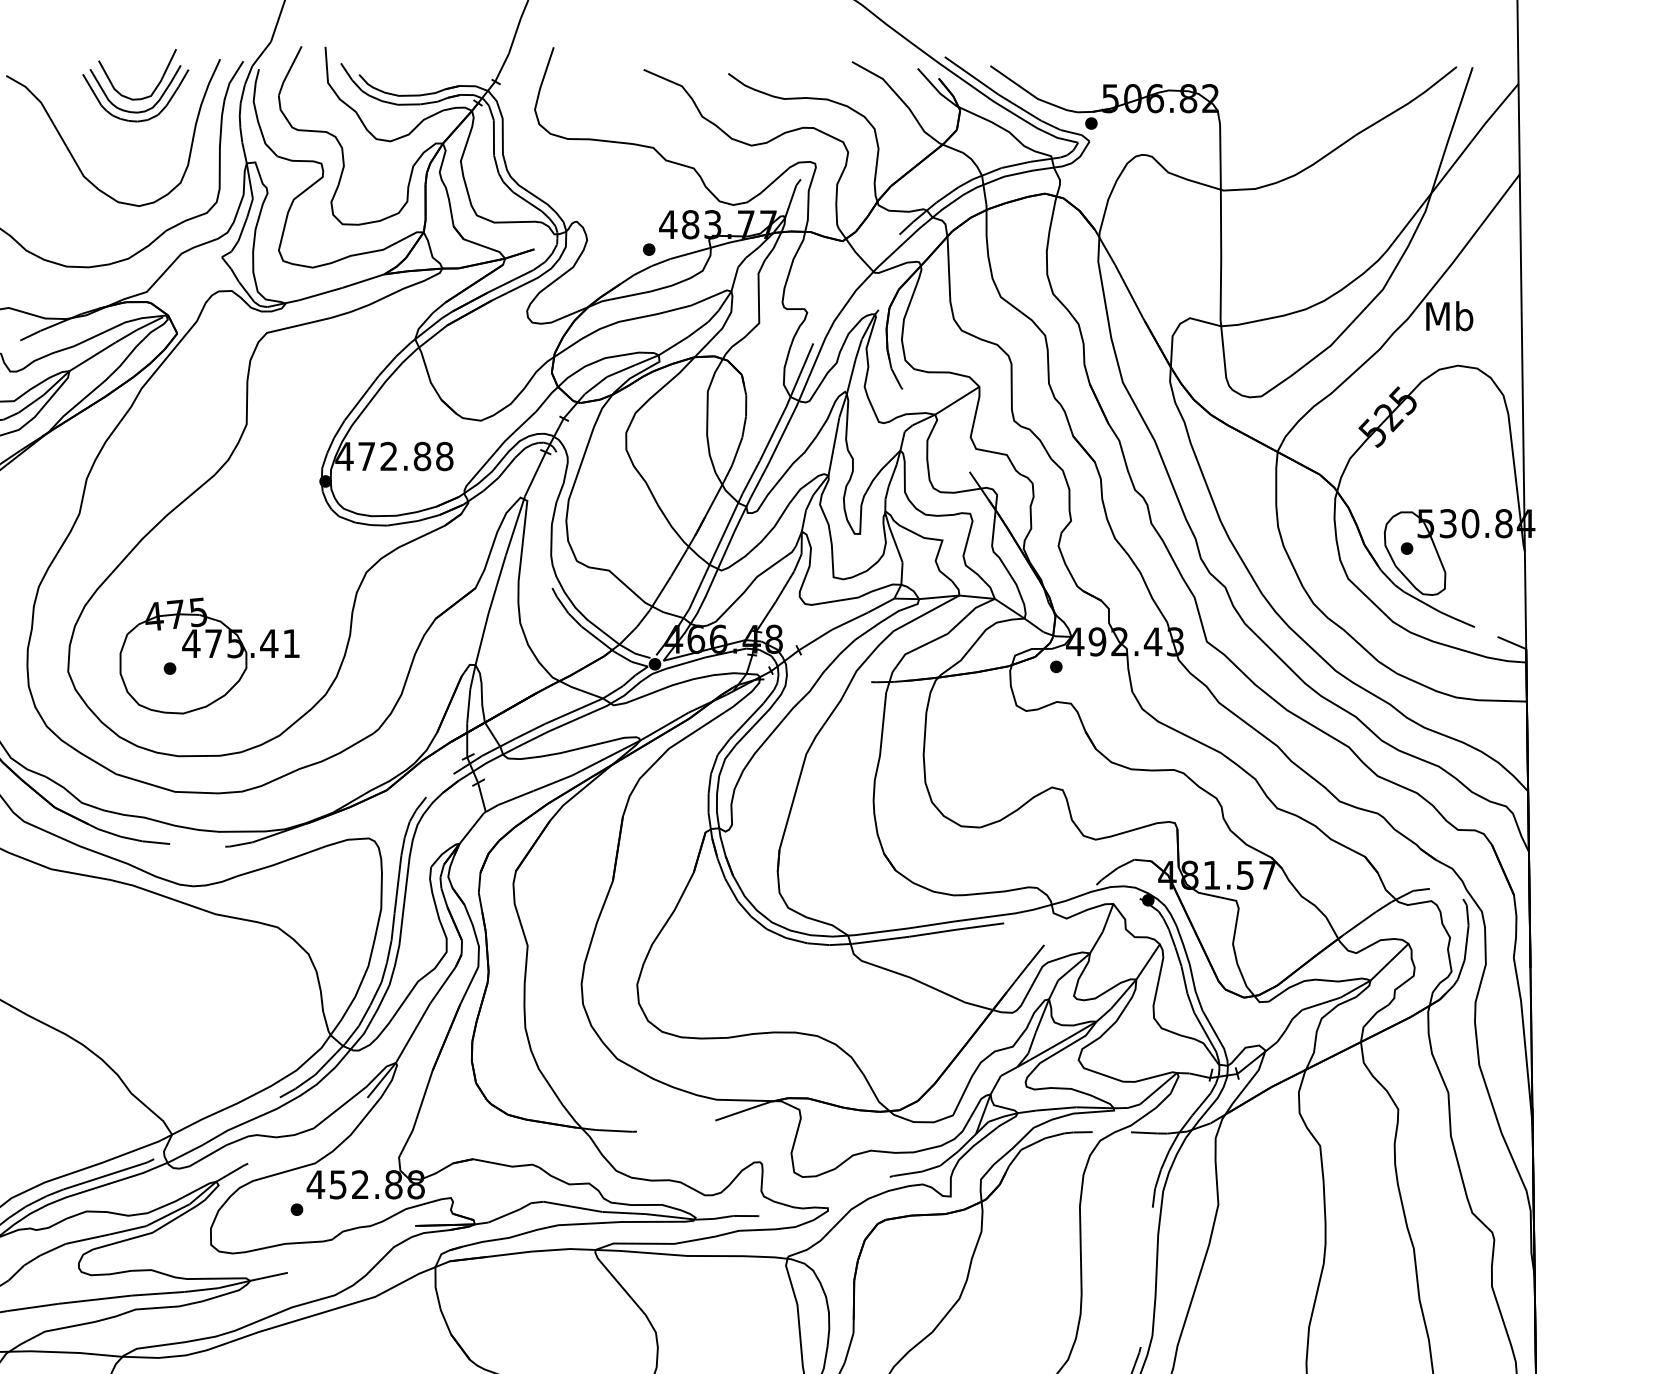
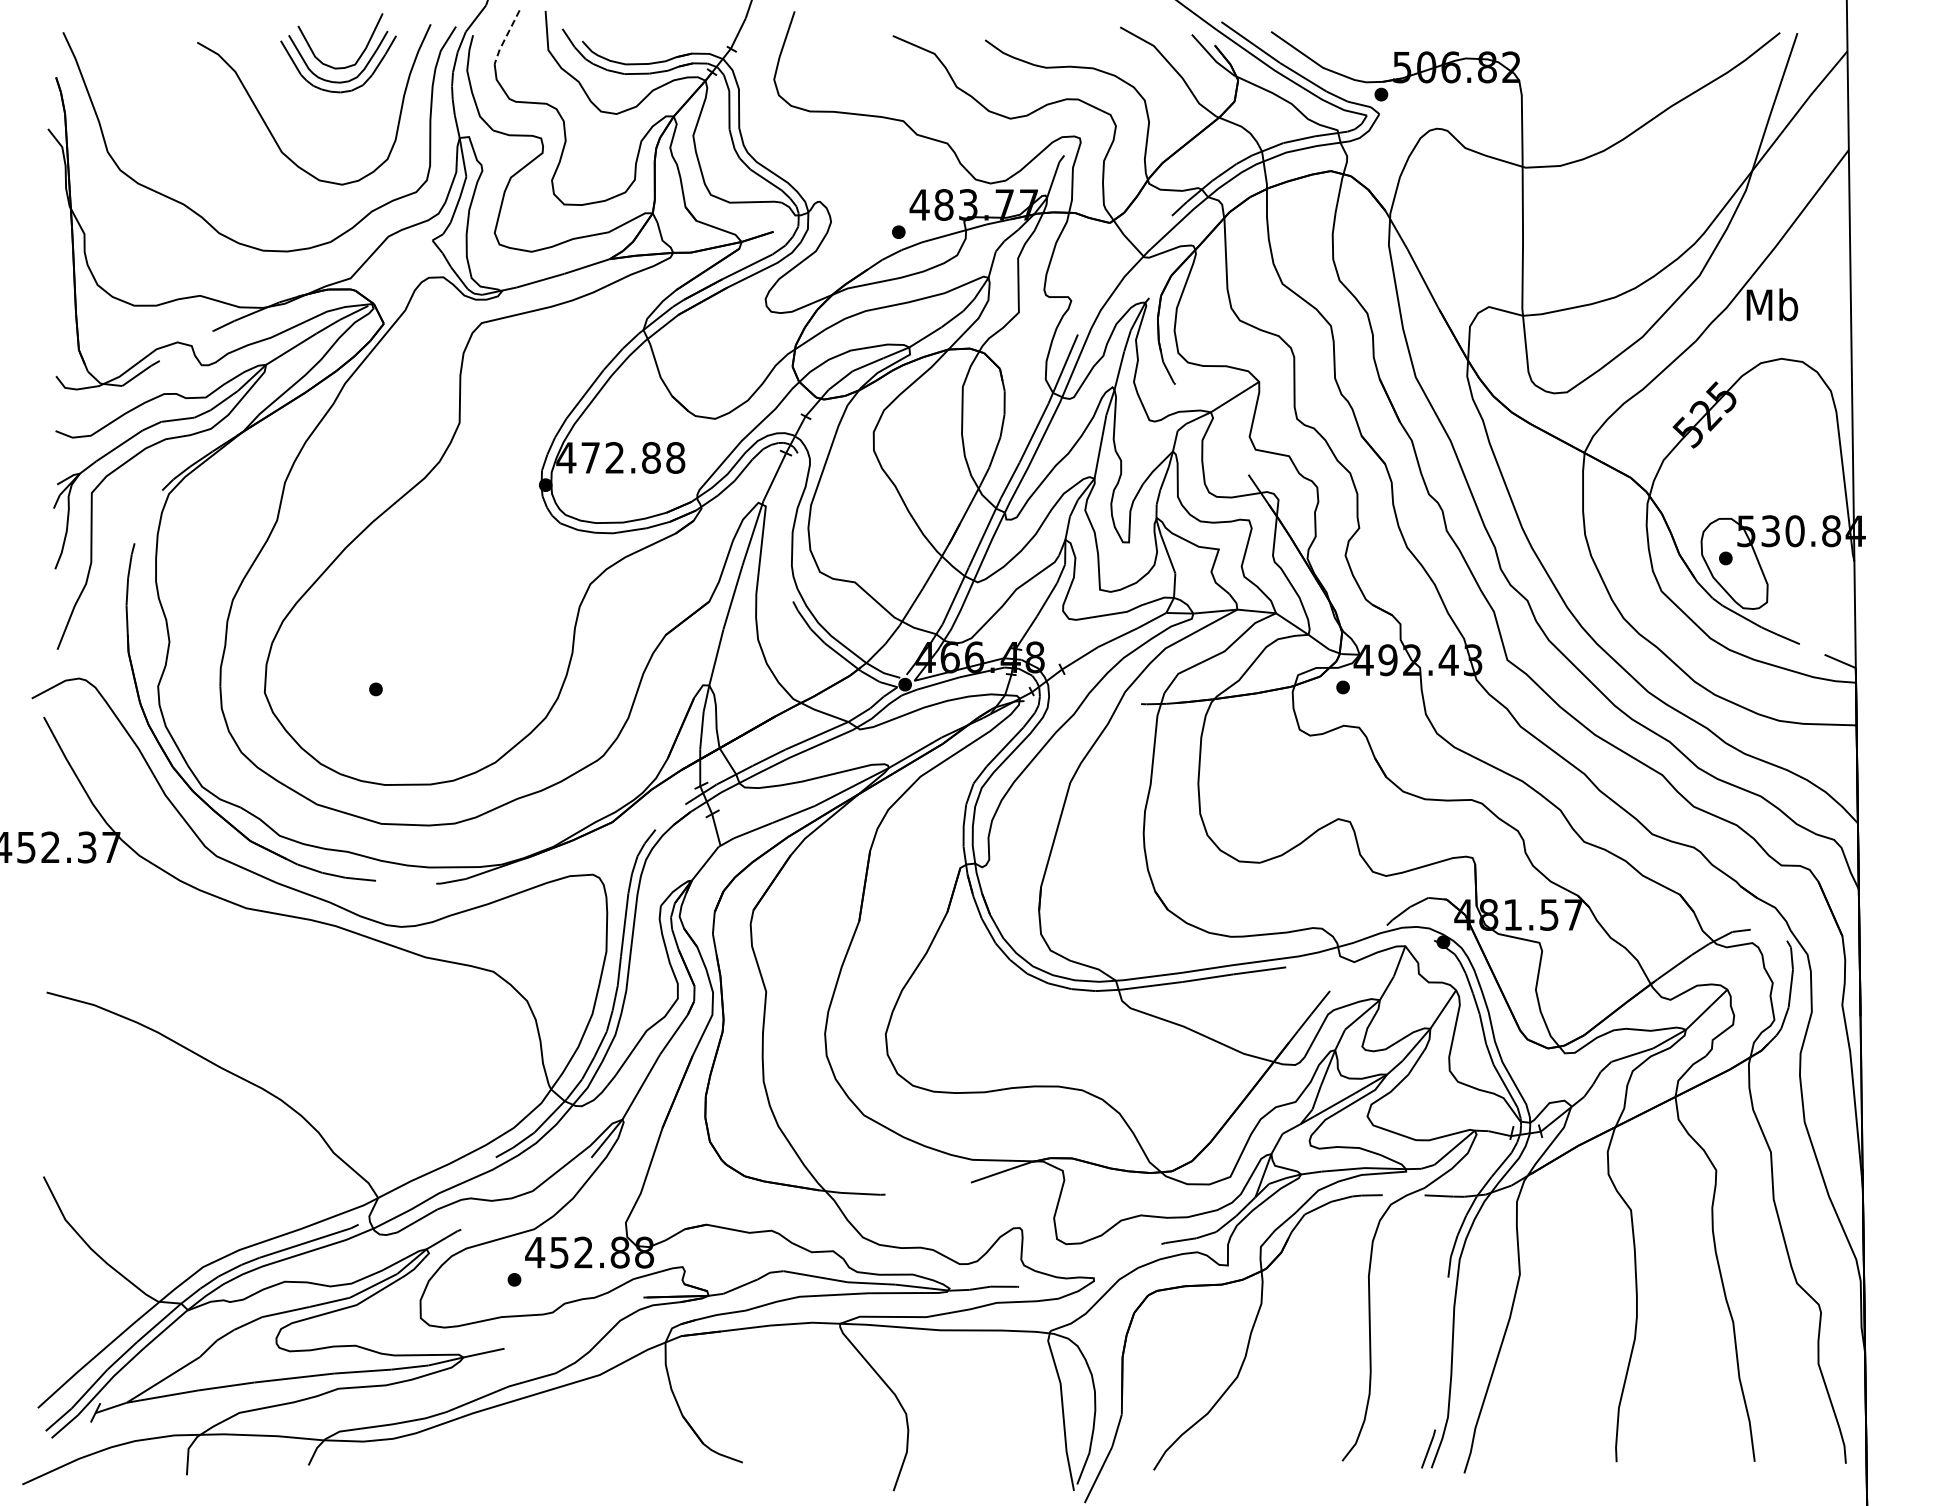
line: (288, 71) -> (505, 37), solid -> dashed
part: (209, 655) -> (419, 675), removed

